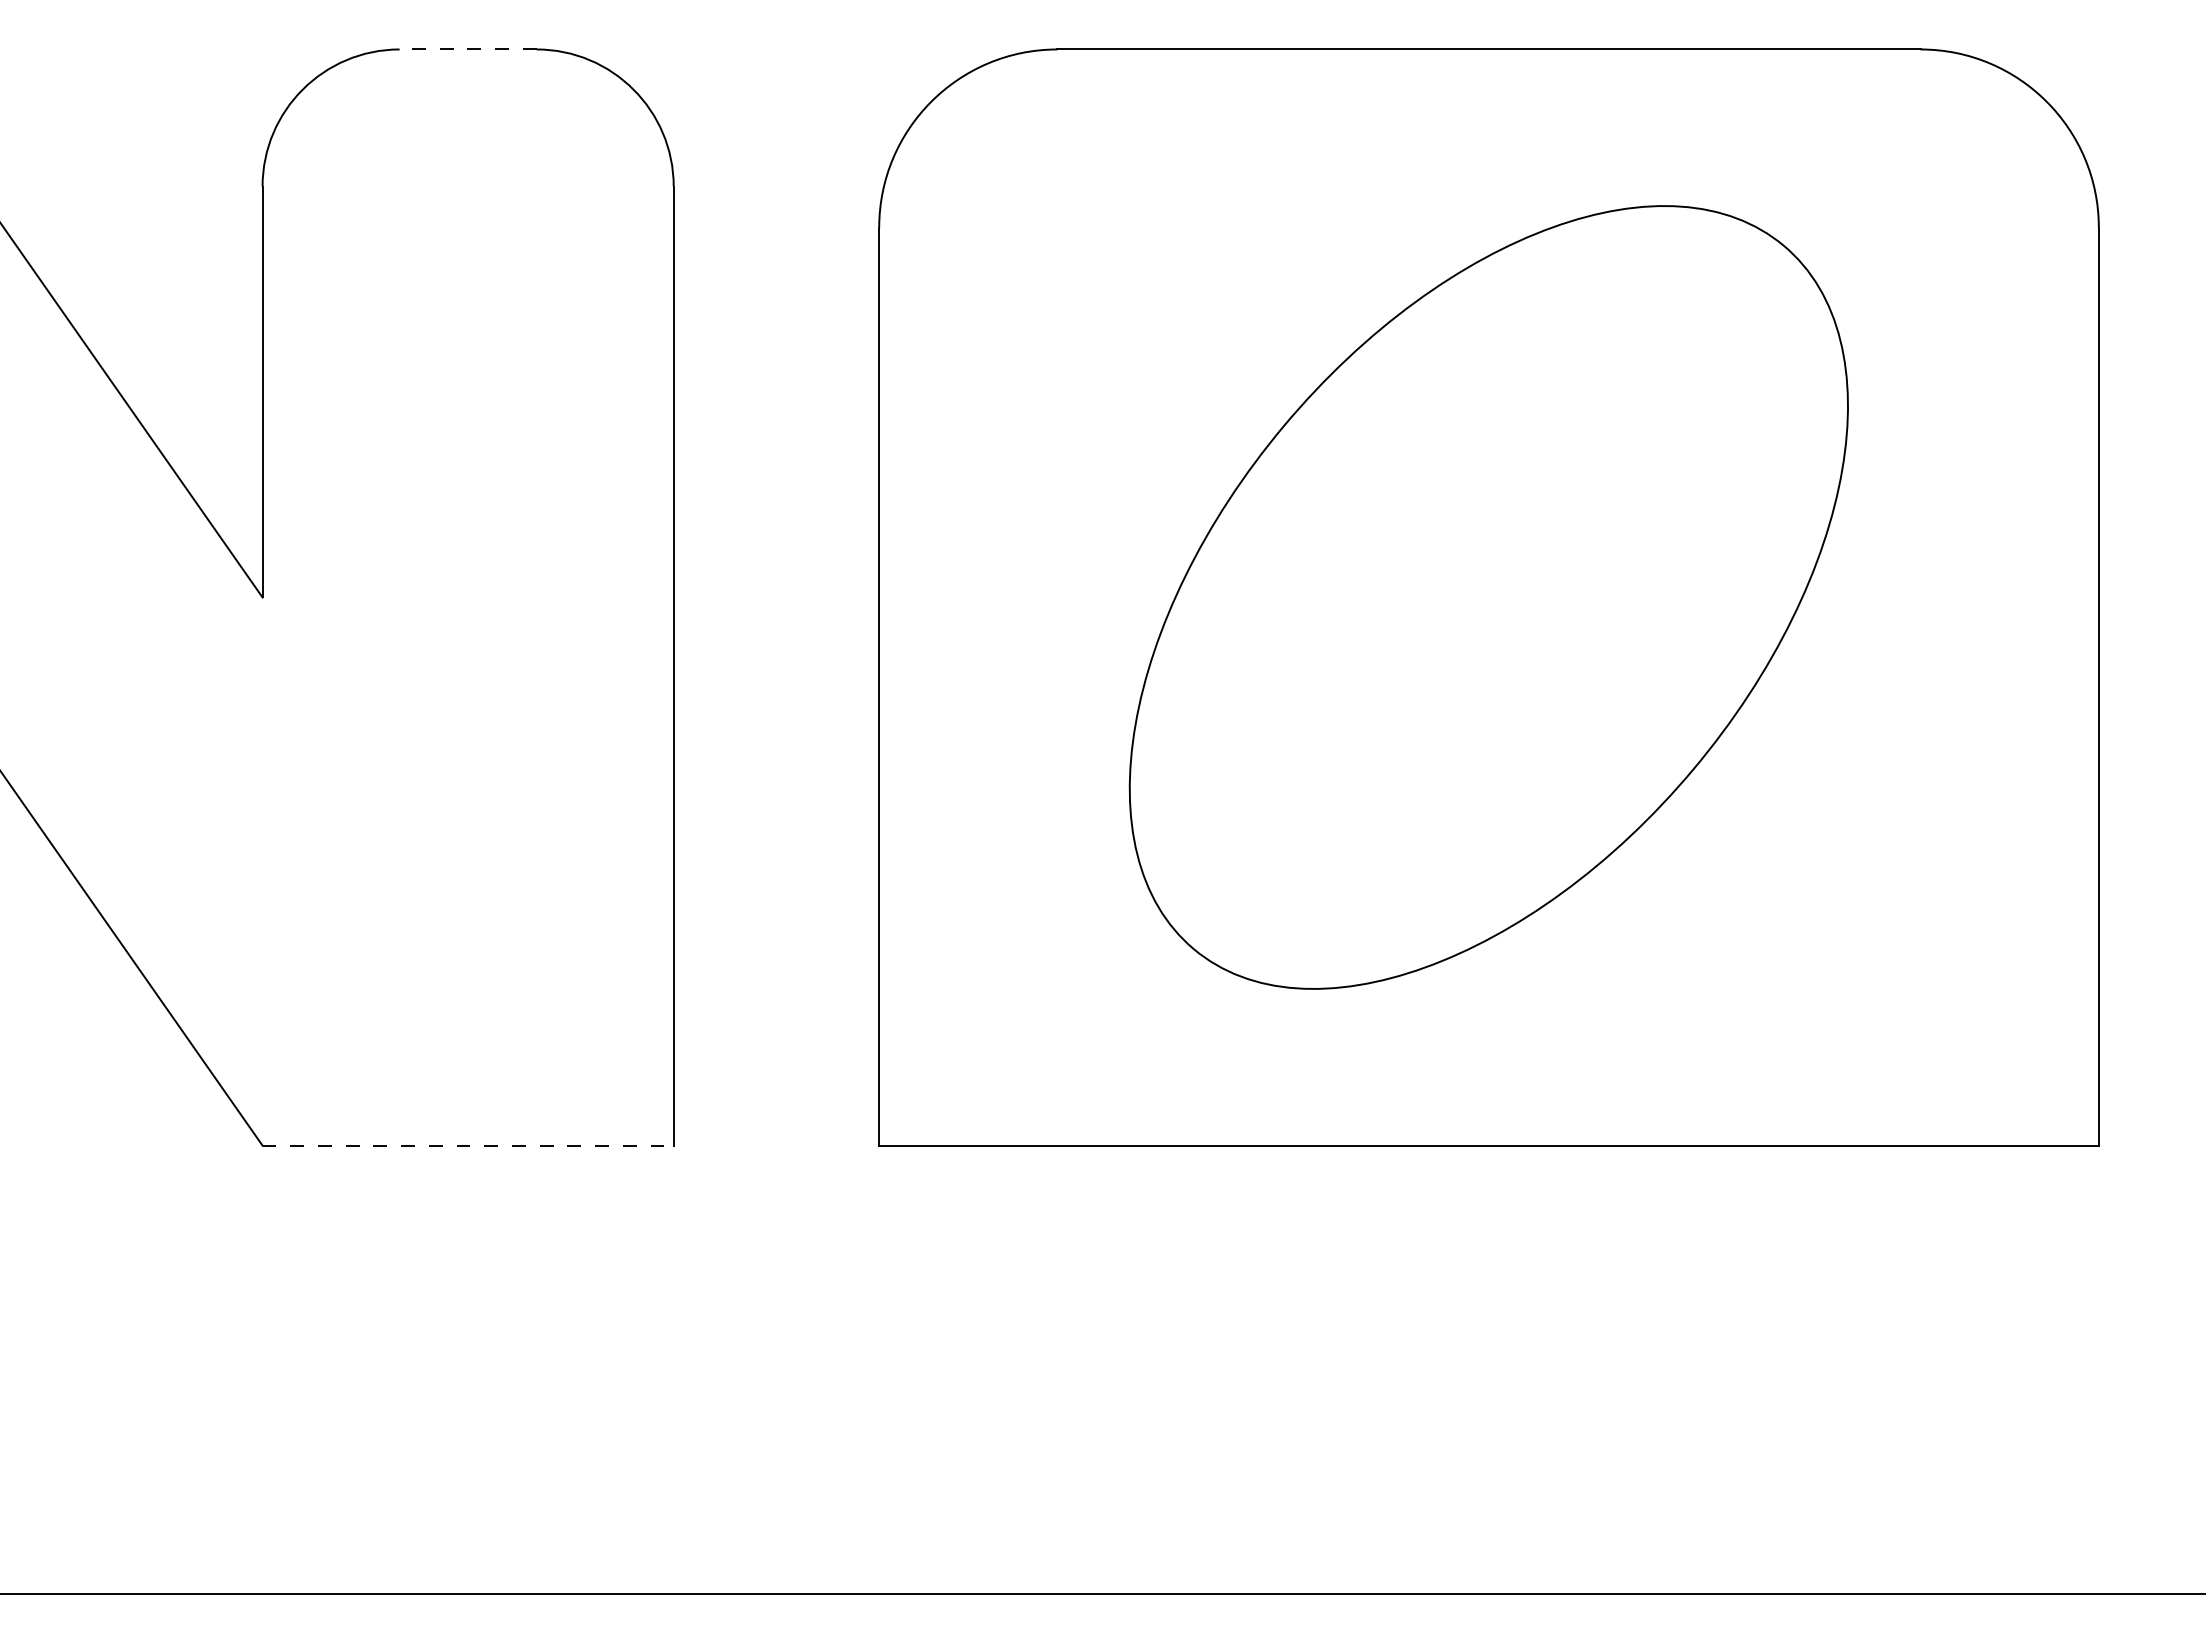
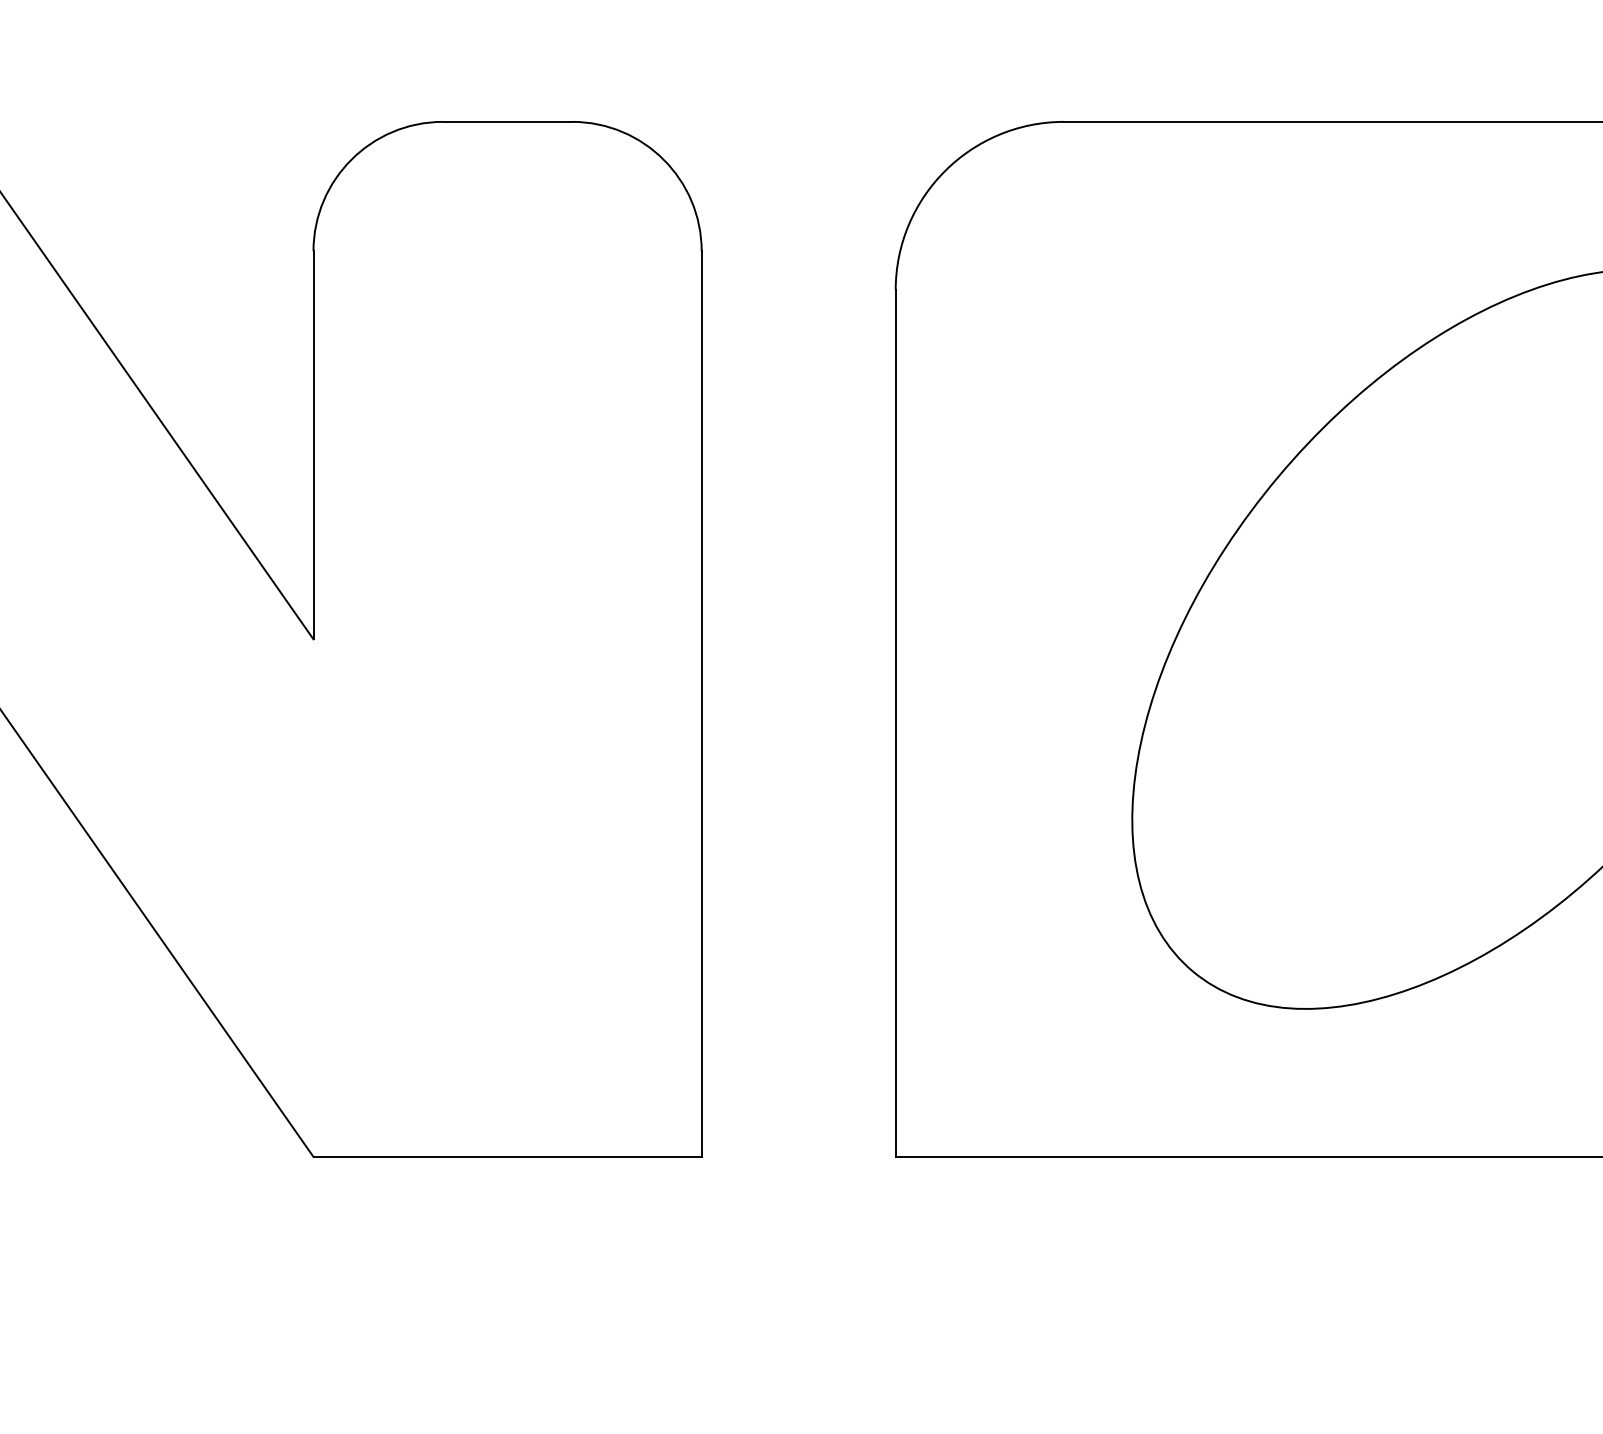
line: (468, 49) -> (507, 121), dashed -> solid
line: (468, 1145) -> (507, 1156), dashed -> solid

